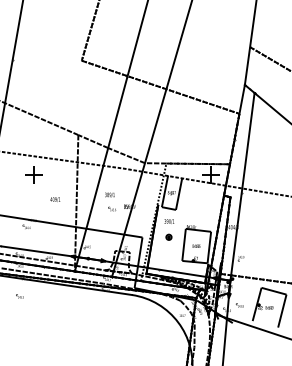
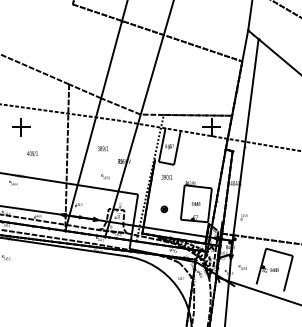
text: (55, 199) -> (32, 153), moved
part: (112, 208) -> (105, 176), moved
part: (168, 236) -> (163, 208), moved

